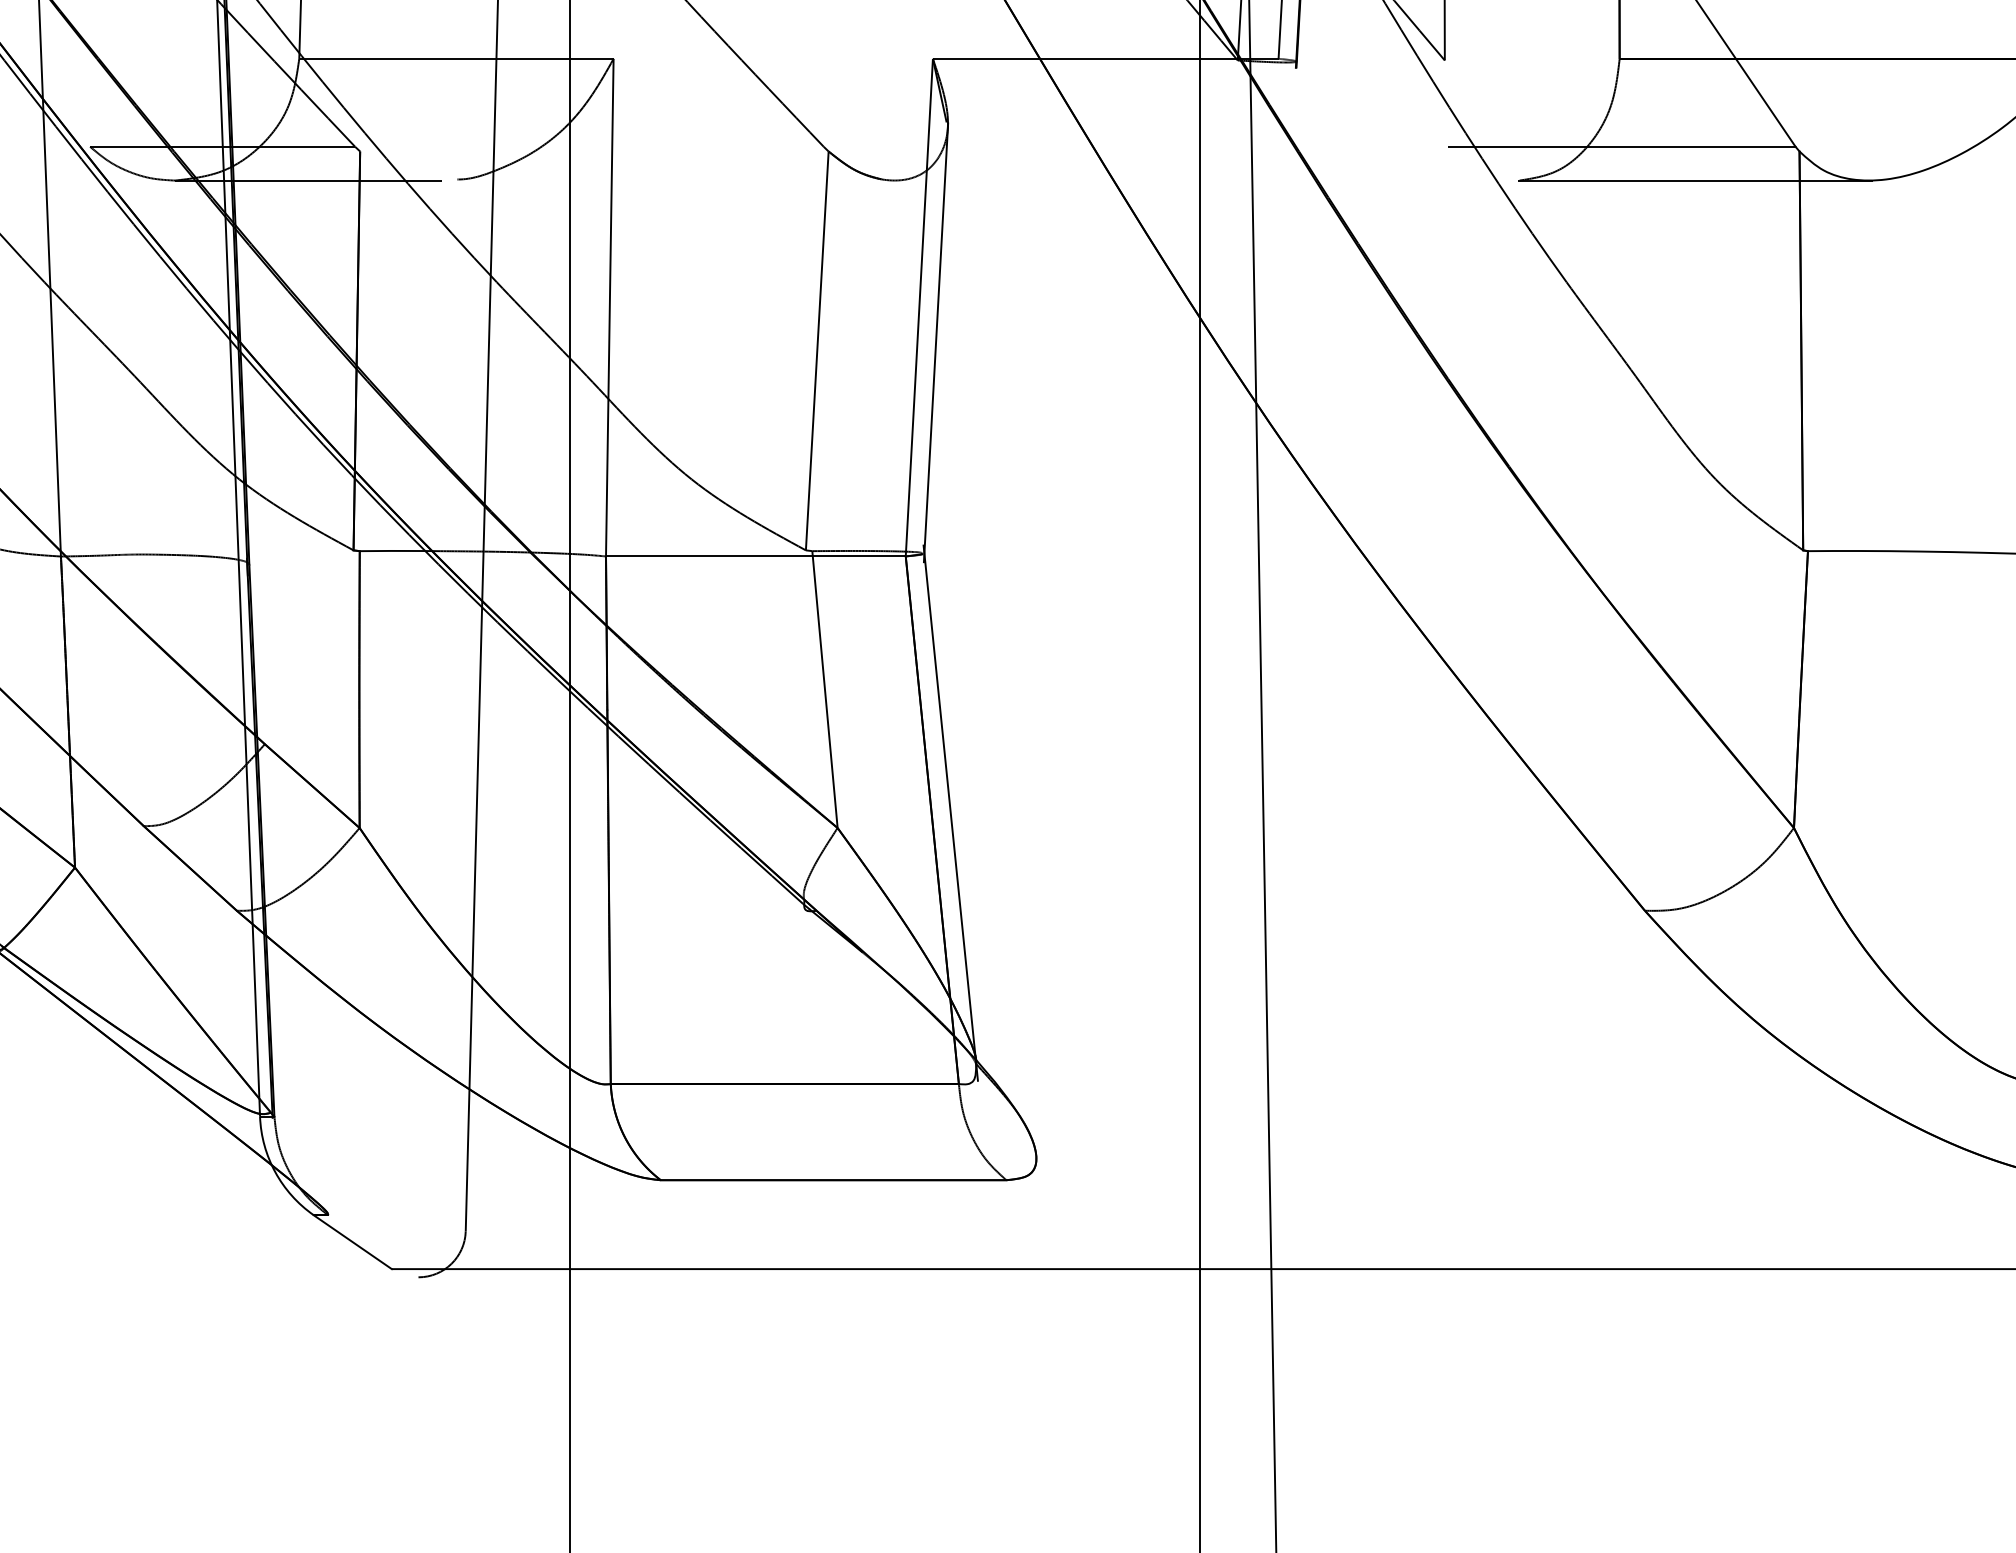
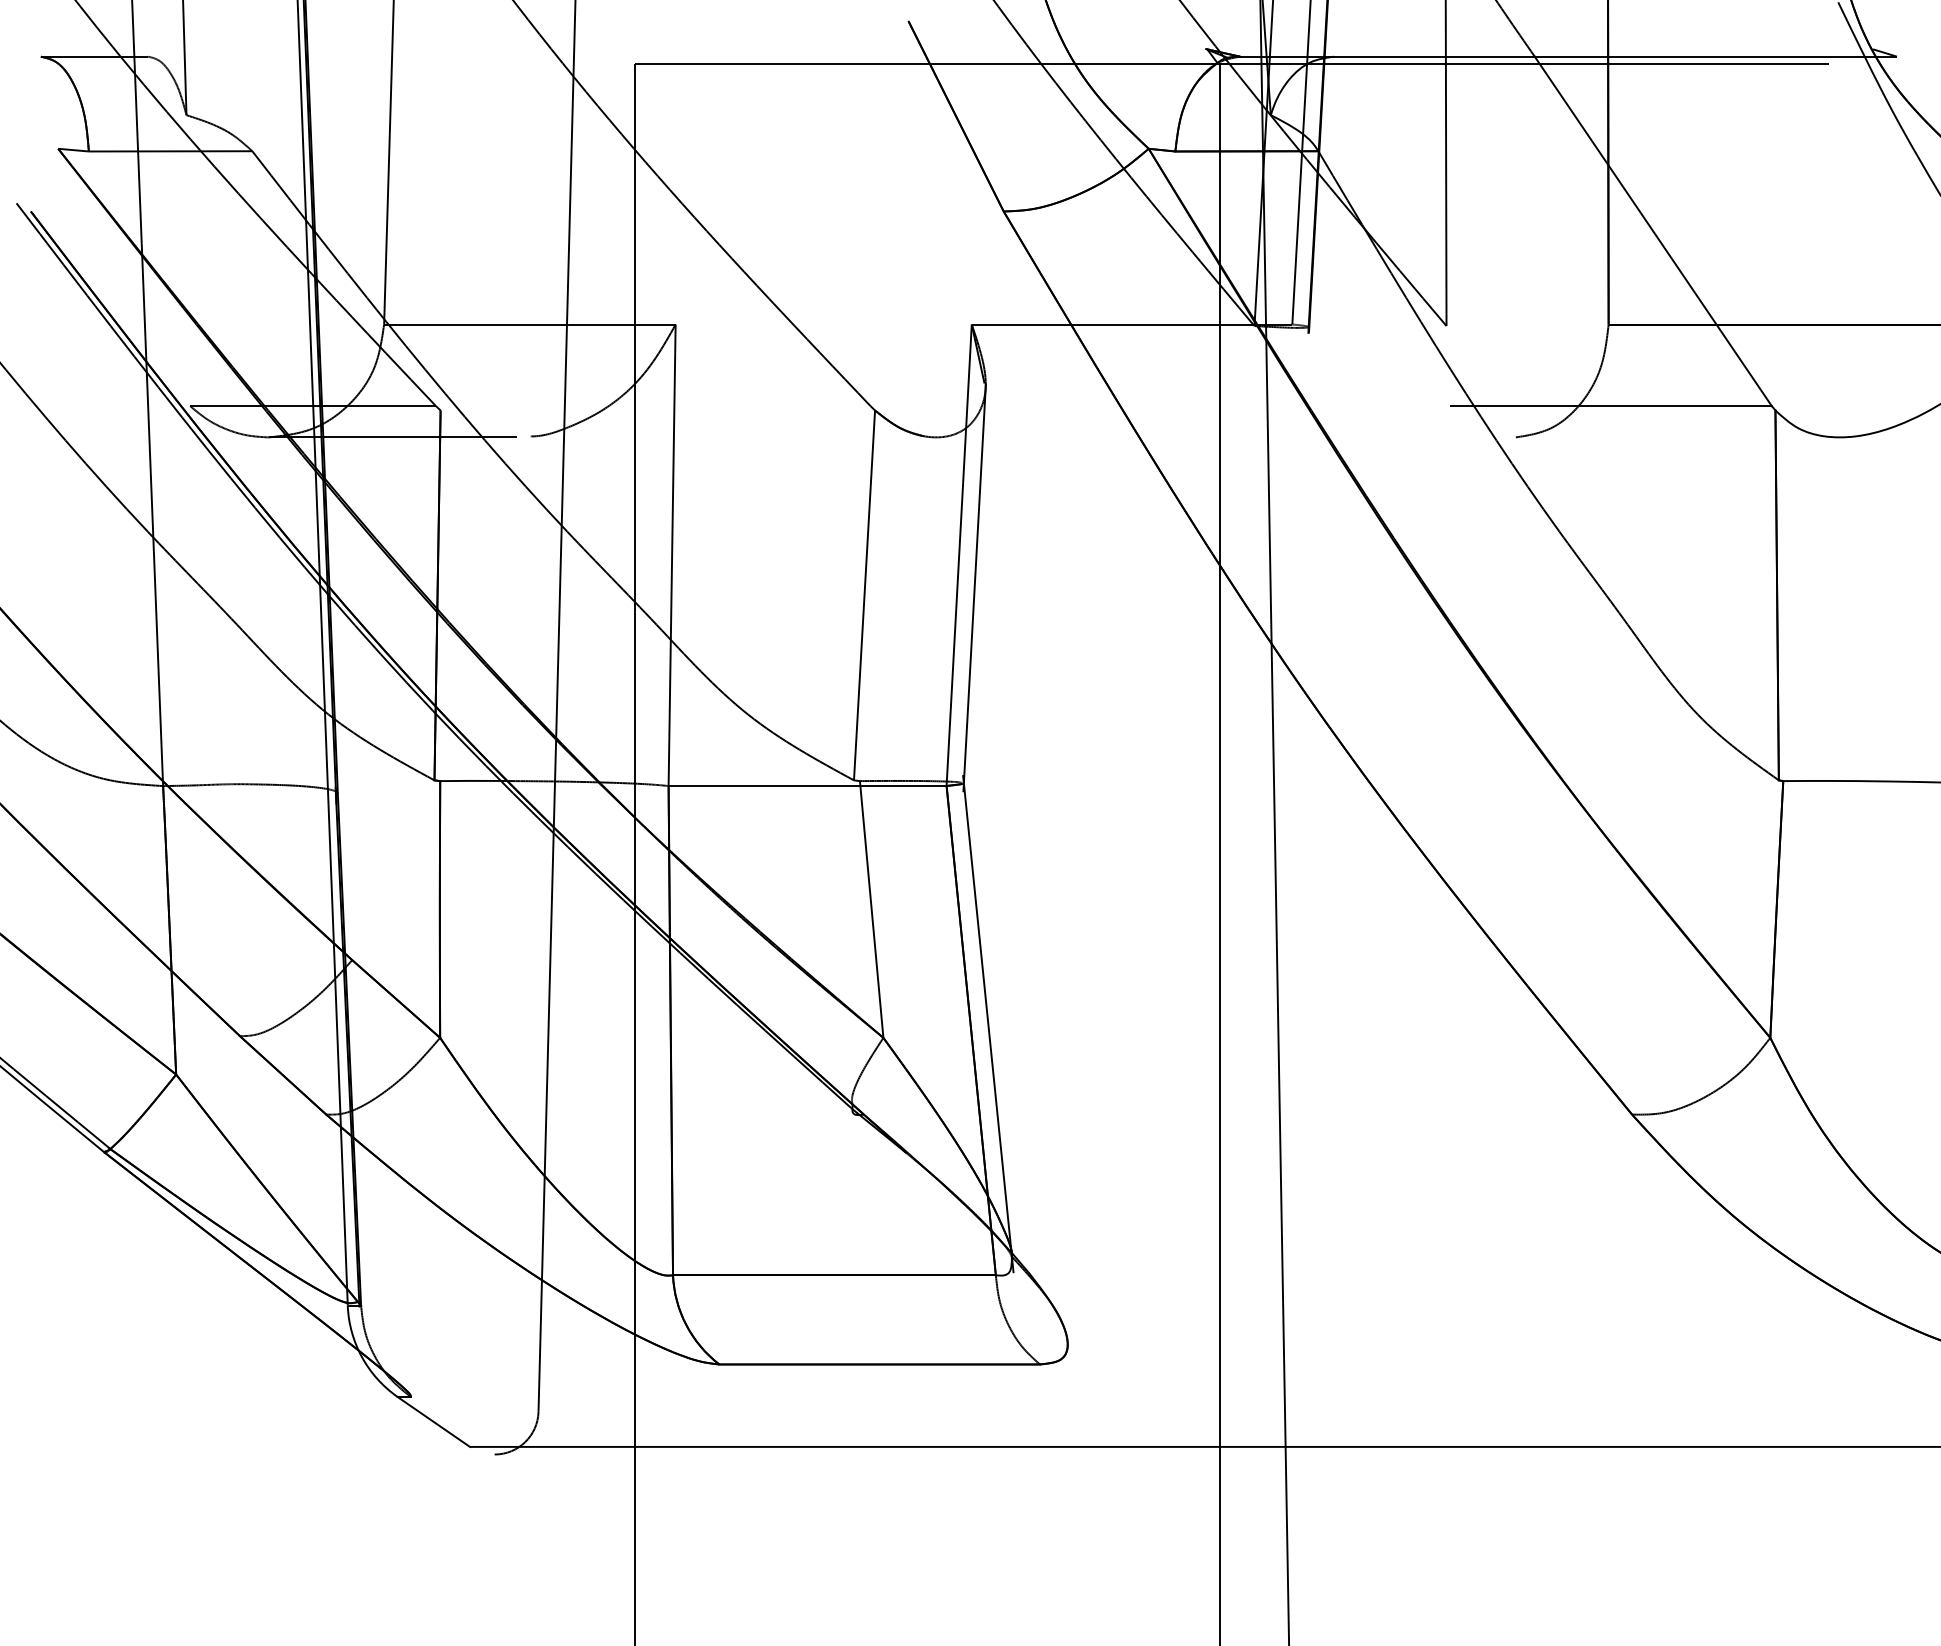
line: (1694, 180) -> (1678, 437), removed

